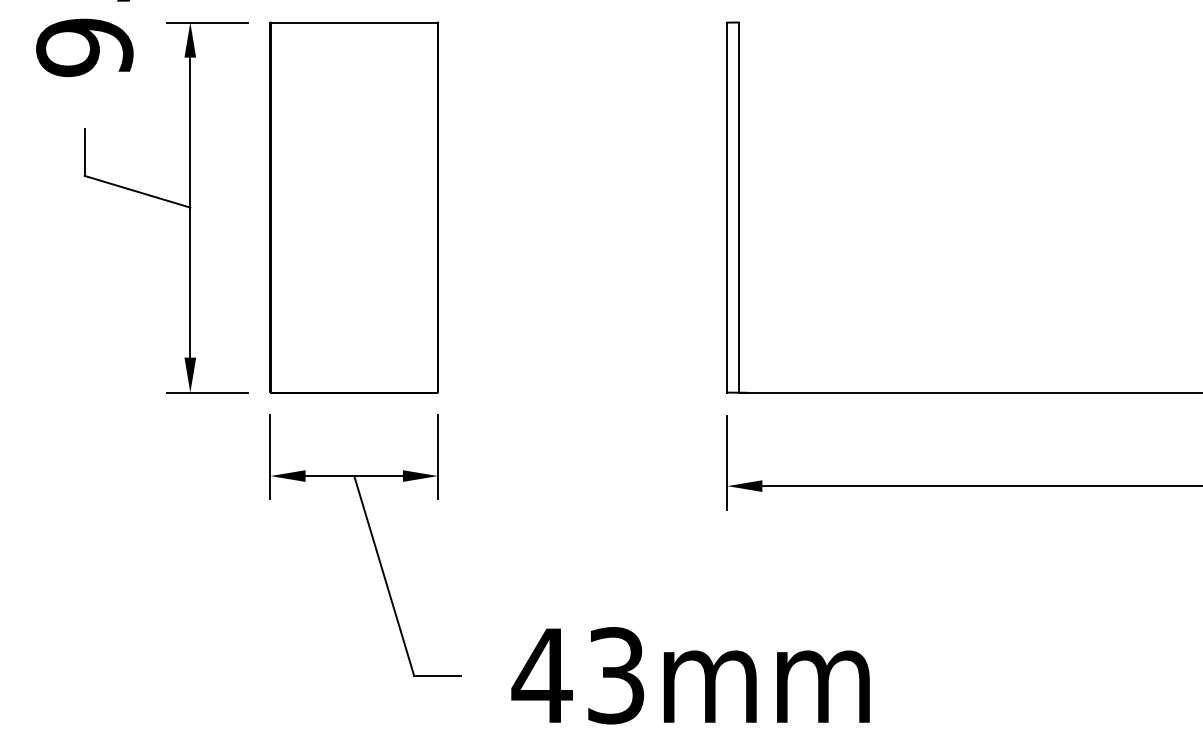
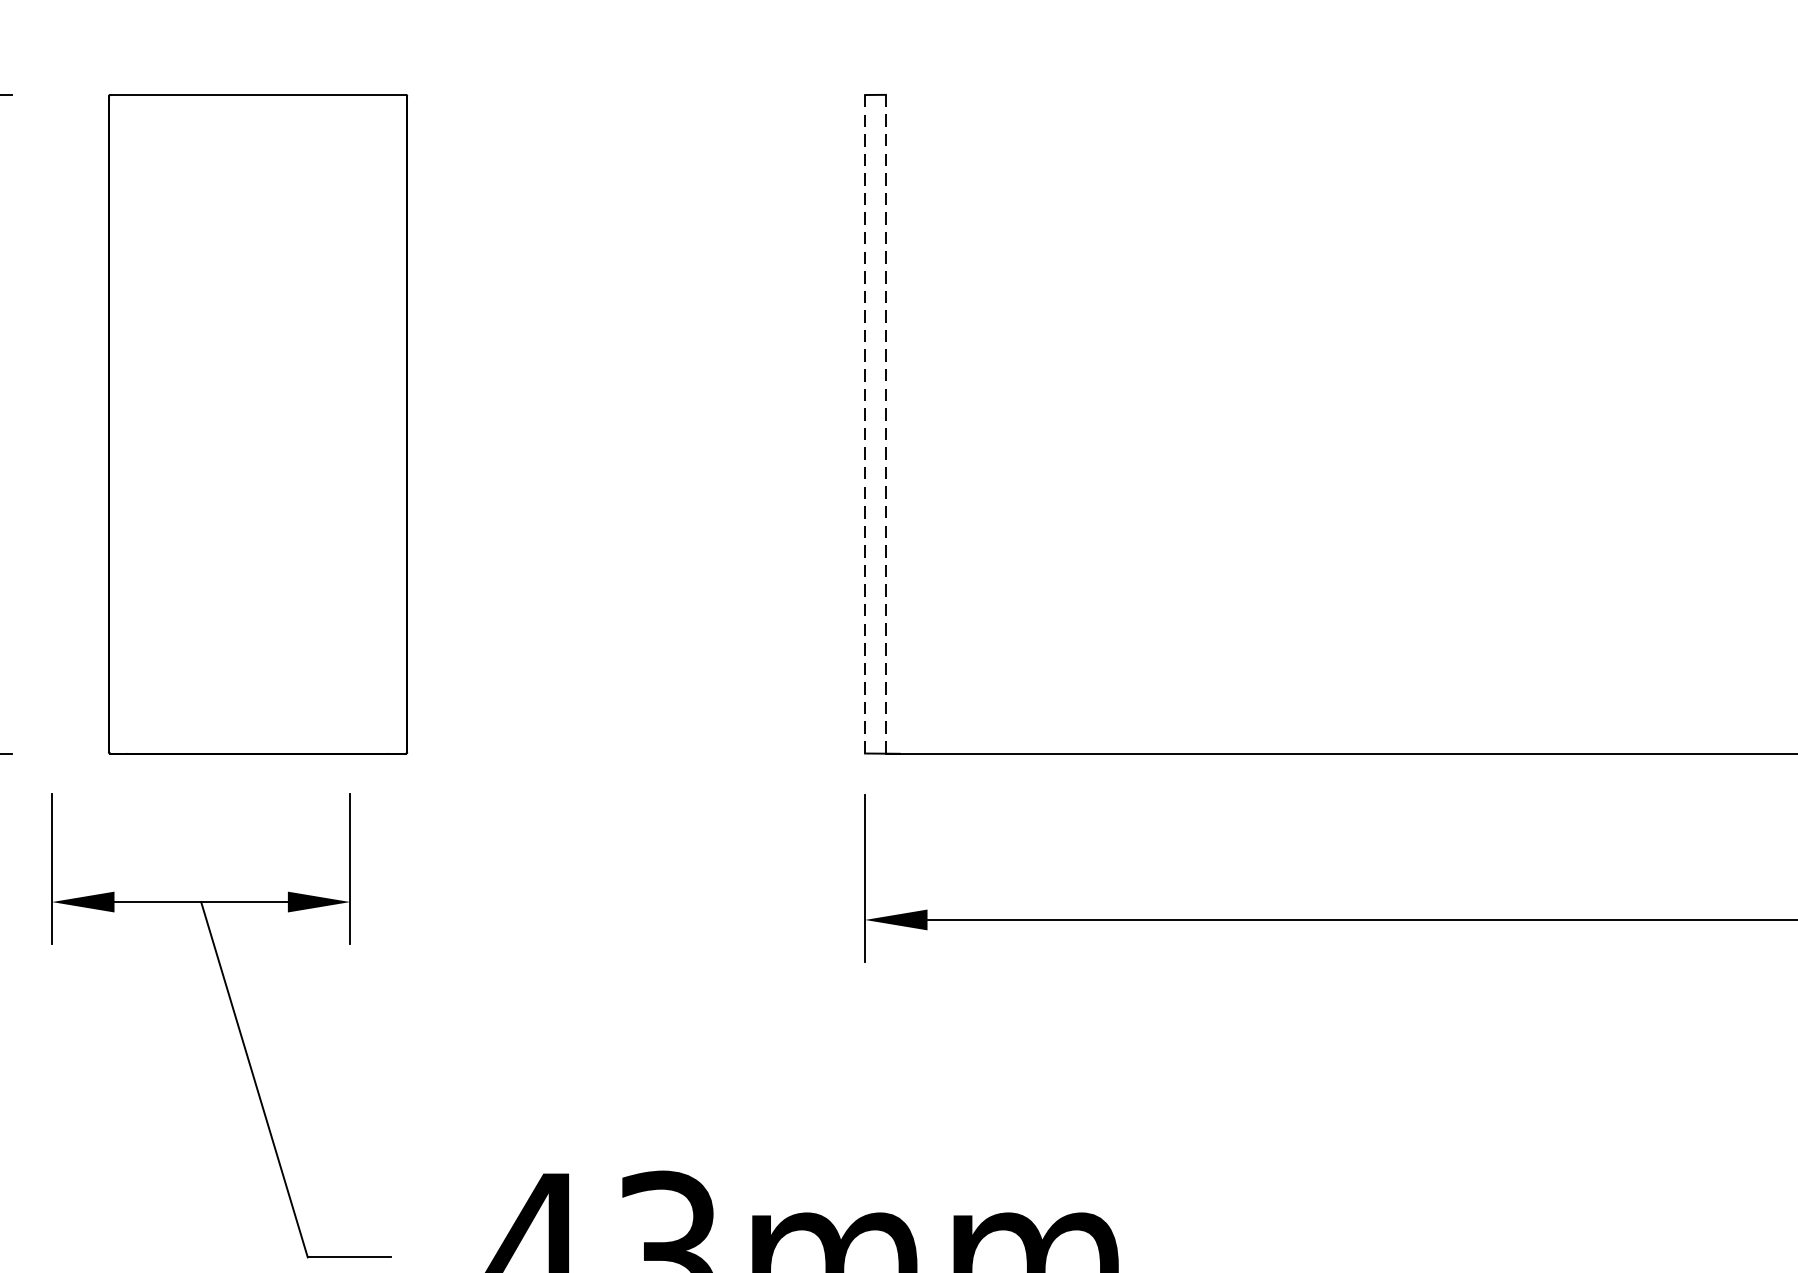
part: (353, 207) -> (256, 424), moved
line: (727, 207) -> (865, 424), solid -> dashed
line: (738, 208) -> (885, 425), solid -> dashed

